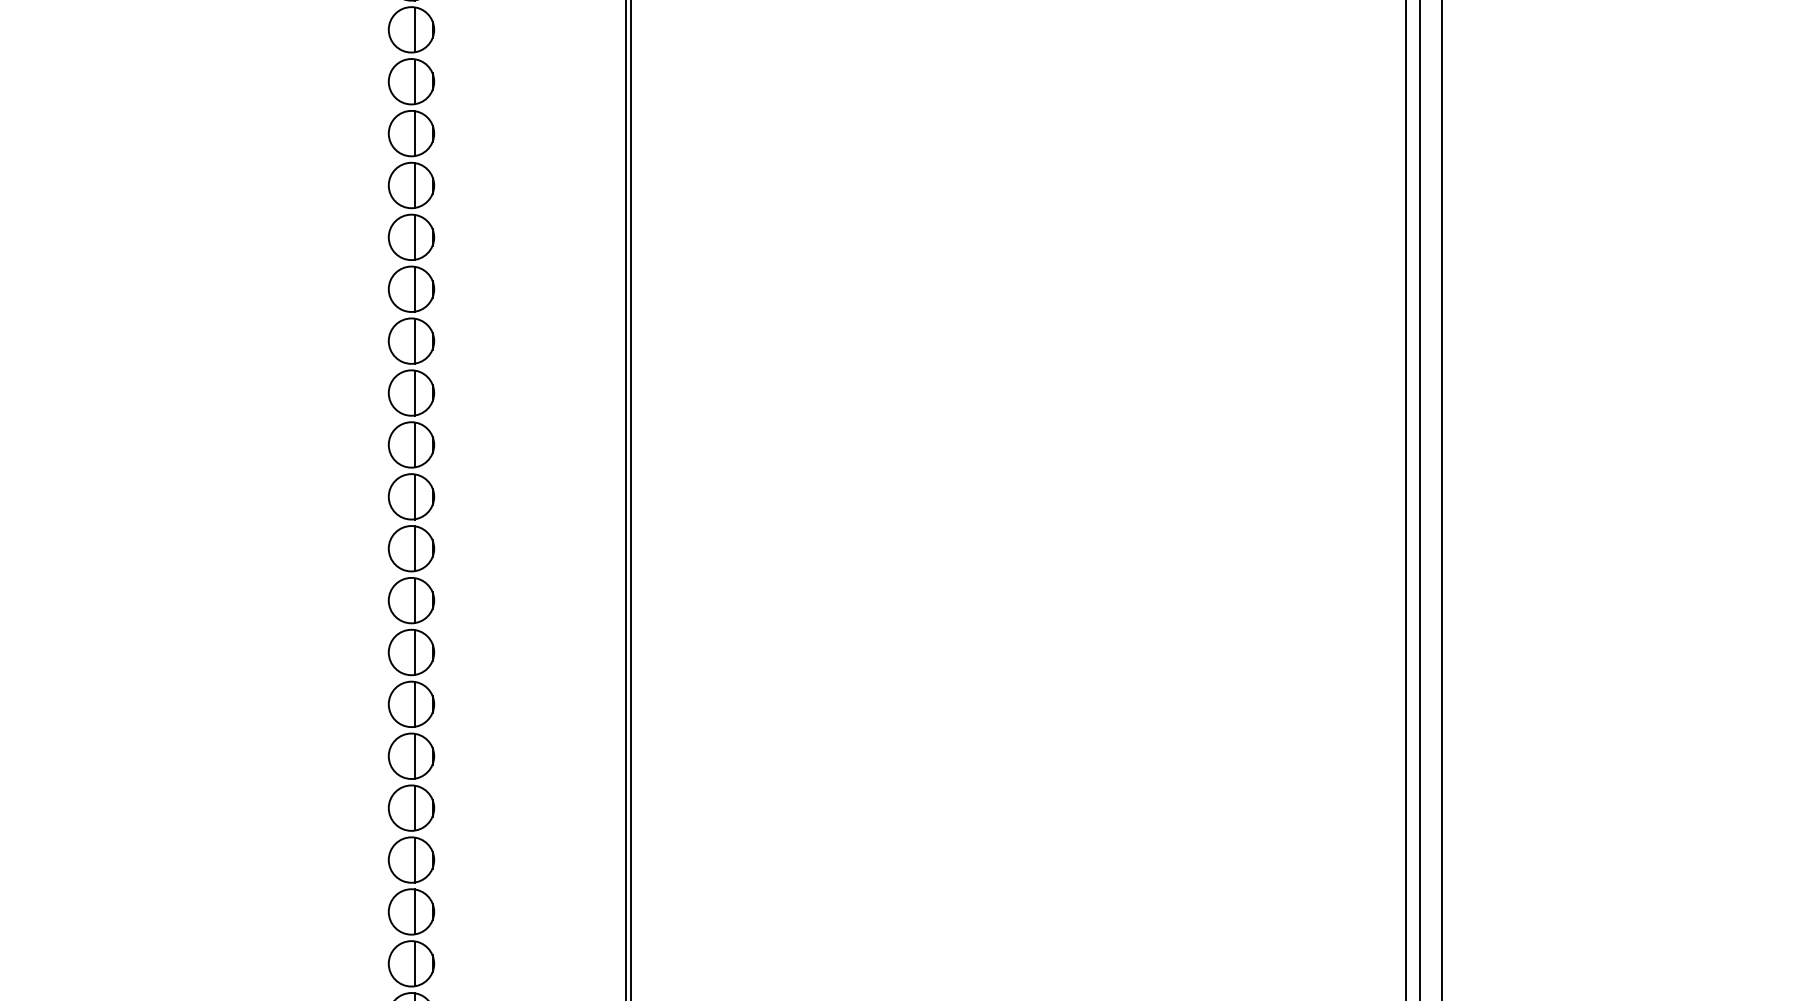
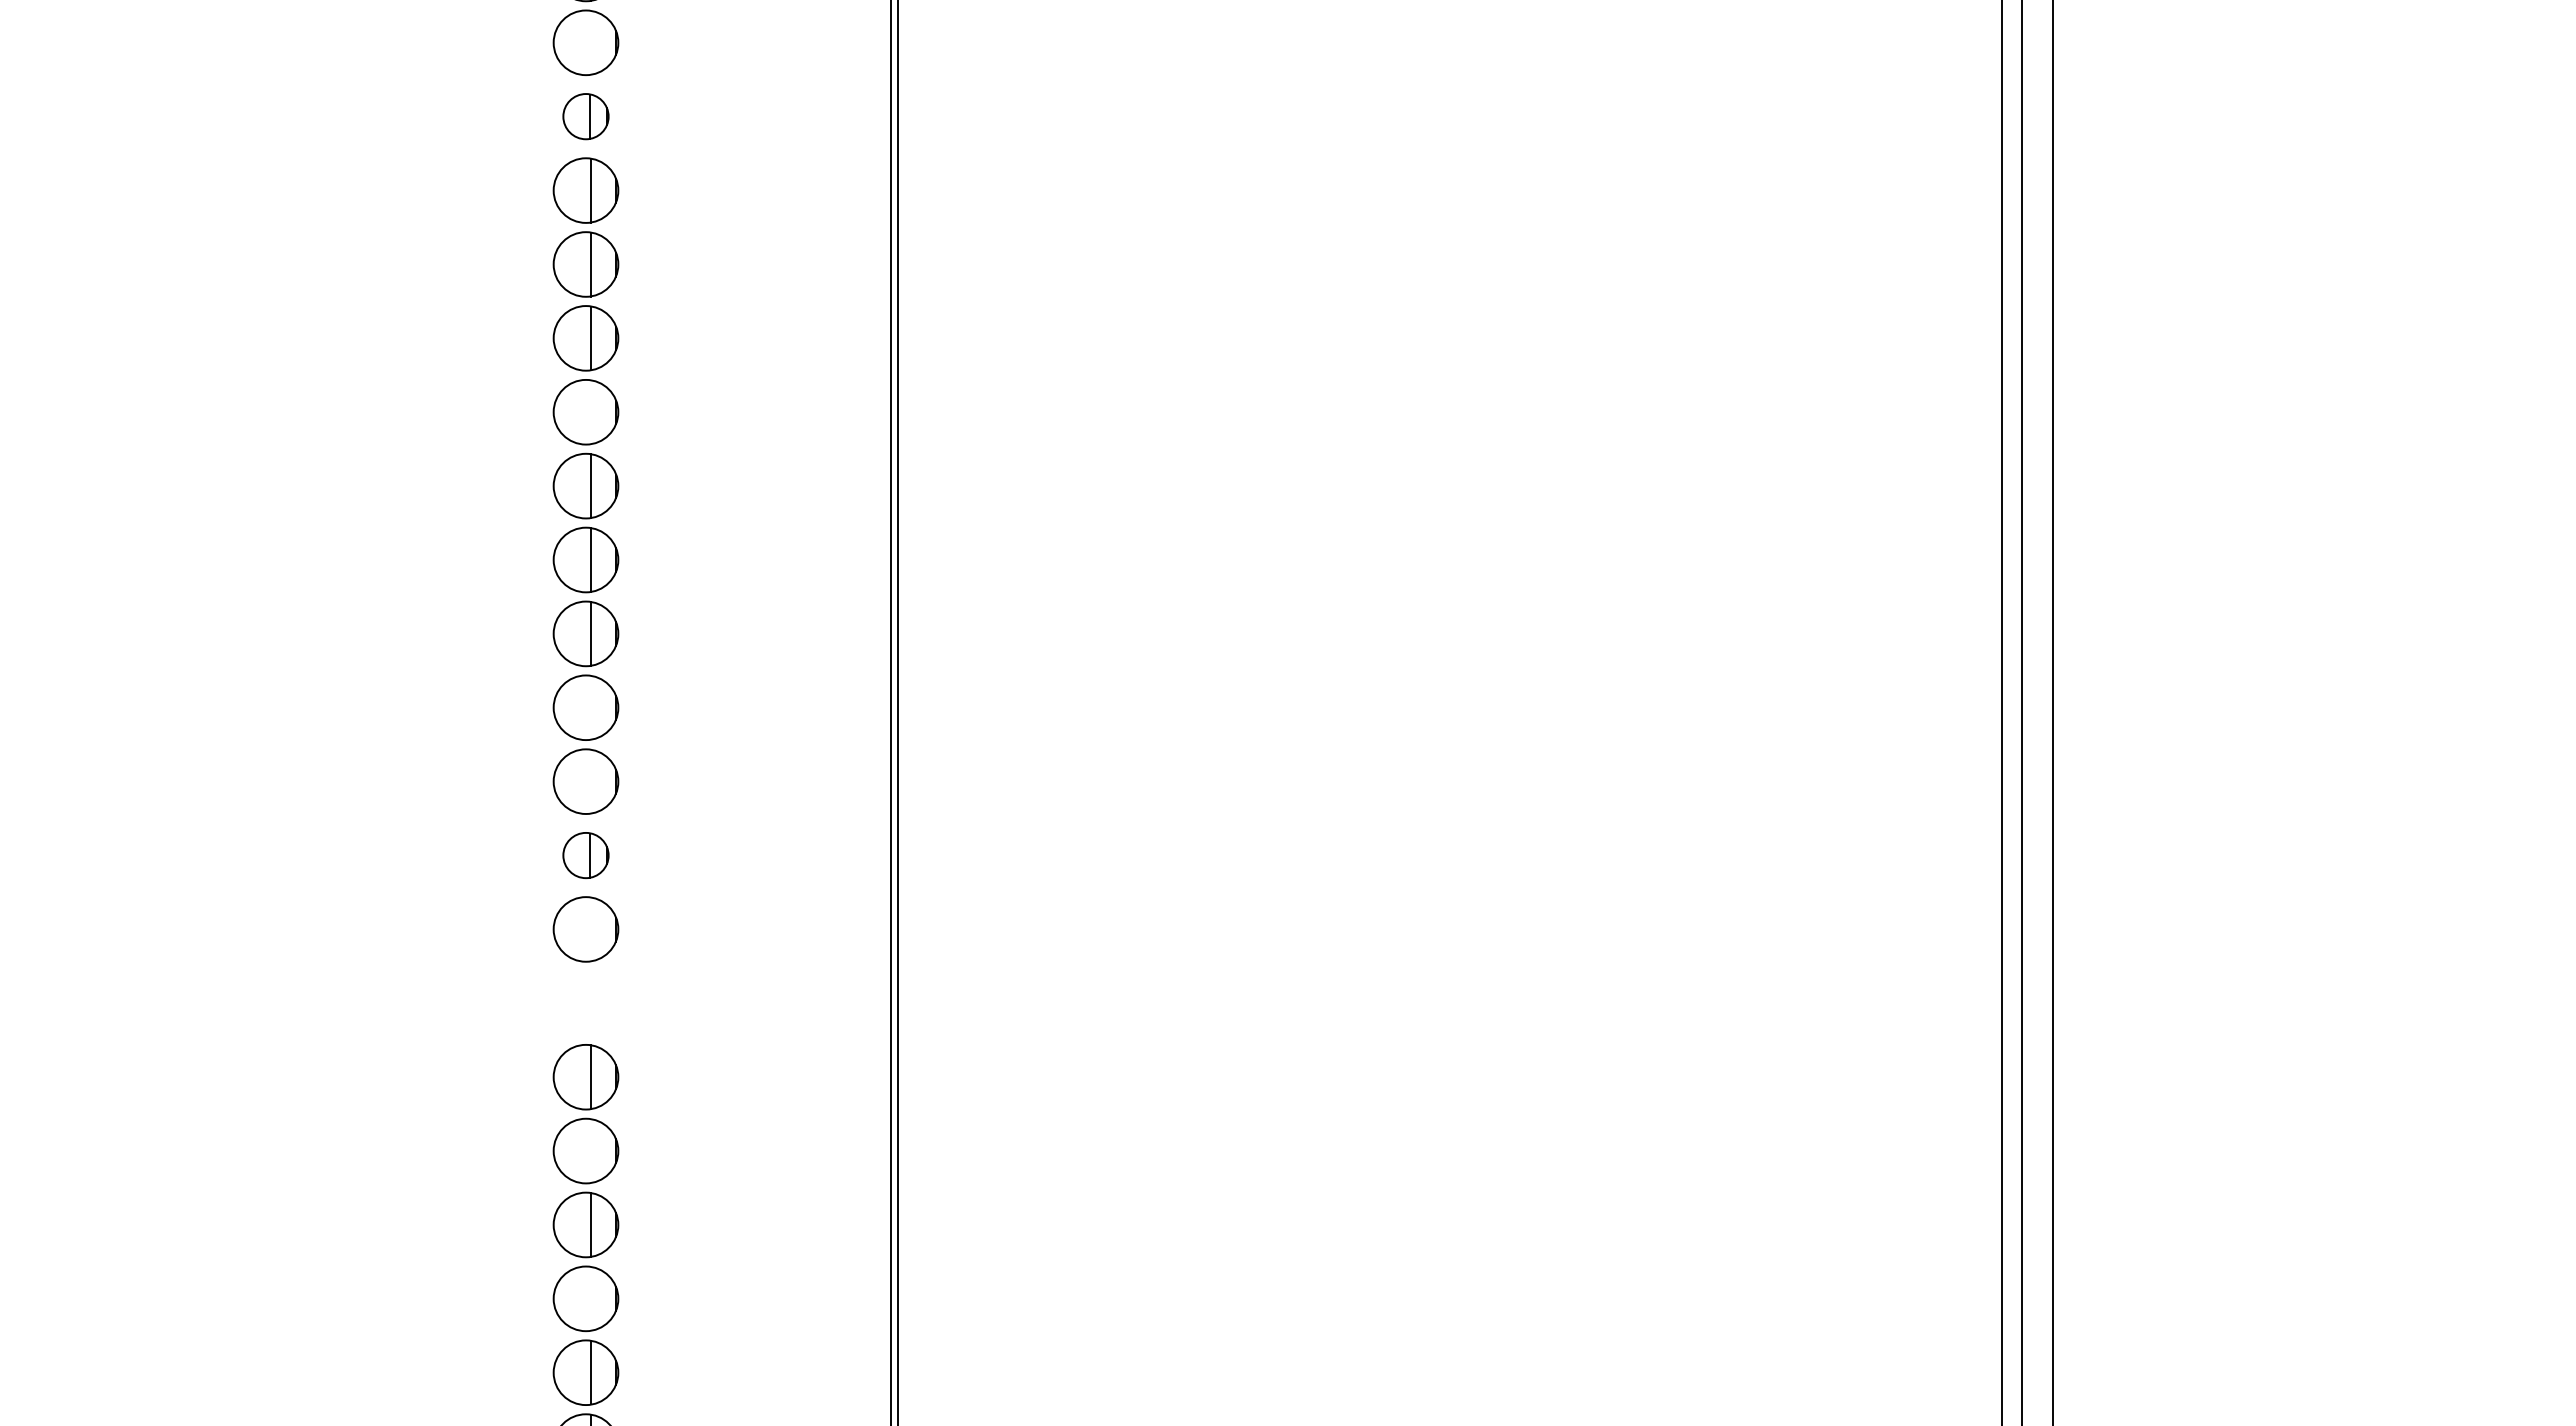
line: (415, 29) -> (591, 42), removed
part: (411, 81) -> (585, 116), size x0.7
line: (415, 289) -> (591, 412), removed
line: (415, 497) -> (591, 708), removed
line: (415, 548) -> (591, 781), removed
part: (411, 600) -> (585, 855), size x0.7
line: (415, 652) -> (591, 929), removed
part: (411, 704) -> (585, 1003), removed
line: (415, 807) -> (591, 1150), removed
line: (415, 911) -> (591, 1298), removed

